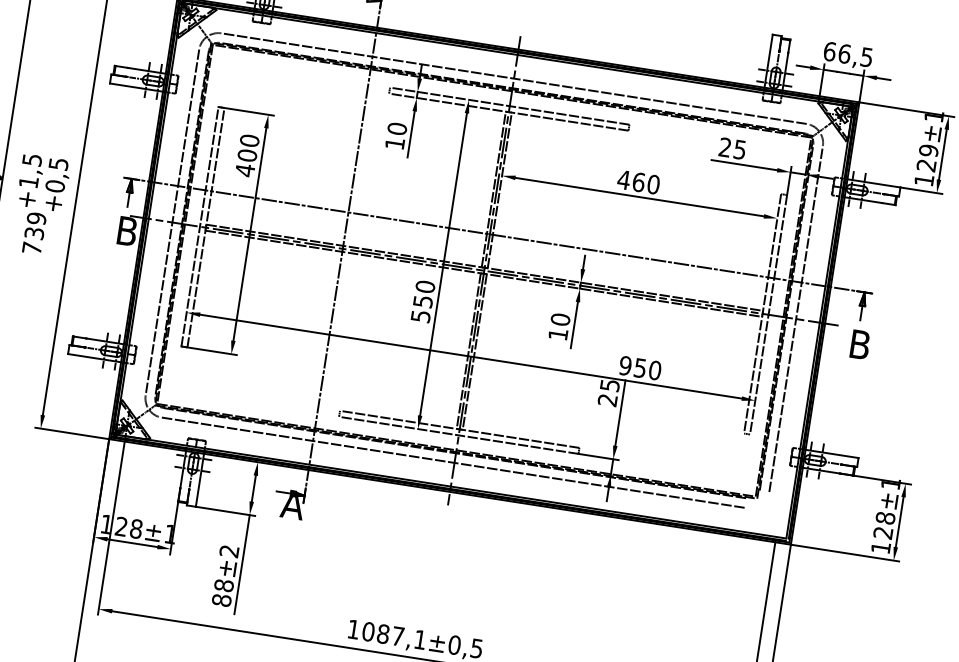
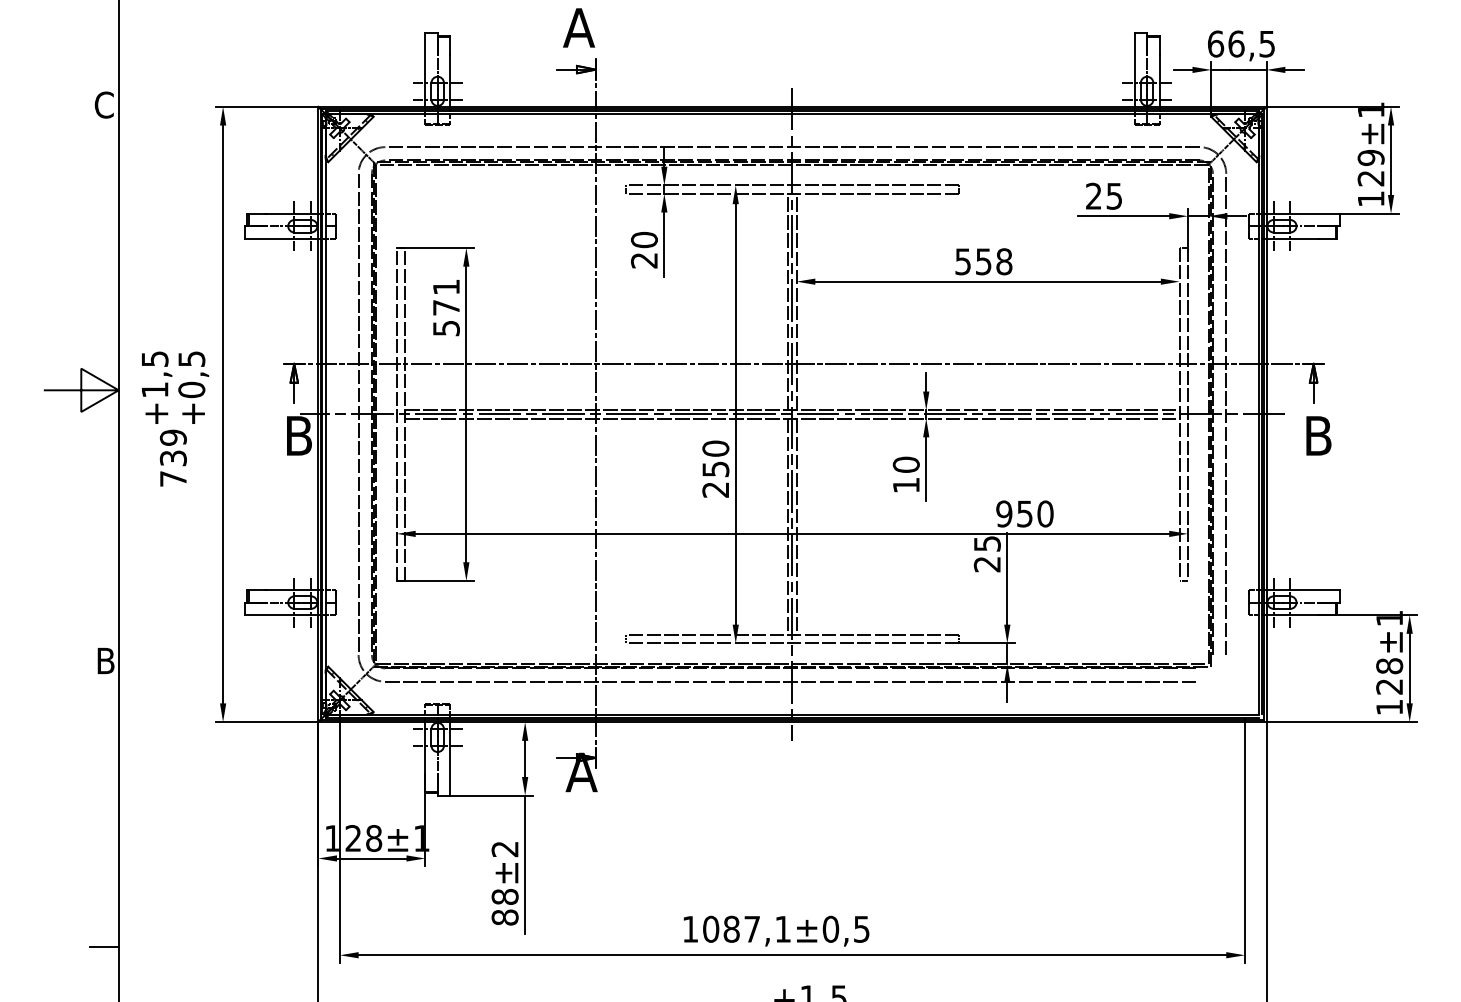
text: (394, 143) -> (643, 260), 10 -> 20
text: (247, 156) -> (446, 308), 400 -> 571
text: (638, 182) -> (983, 261), 460 -> 558
text: (420, 316) -> (715, 489), 550 -> 250

